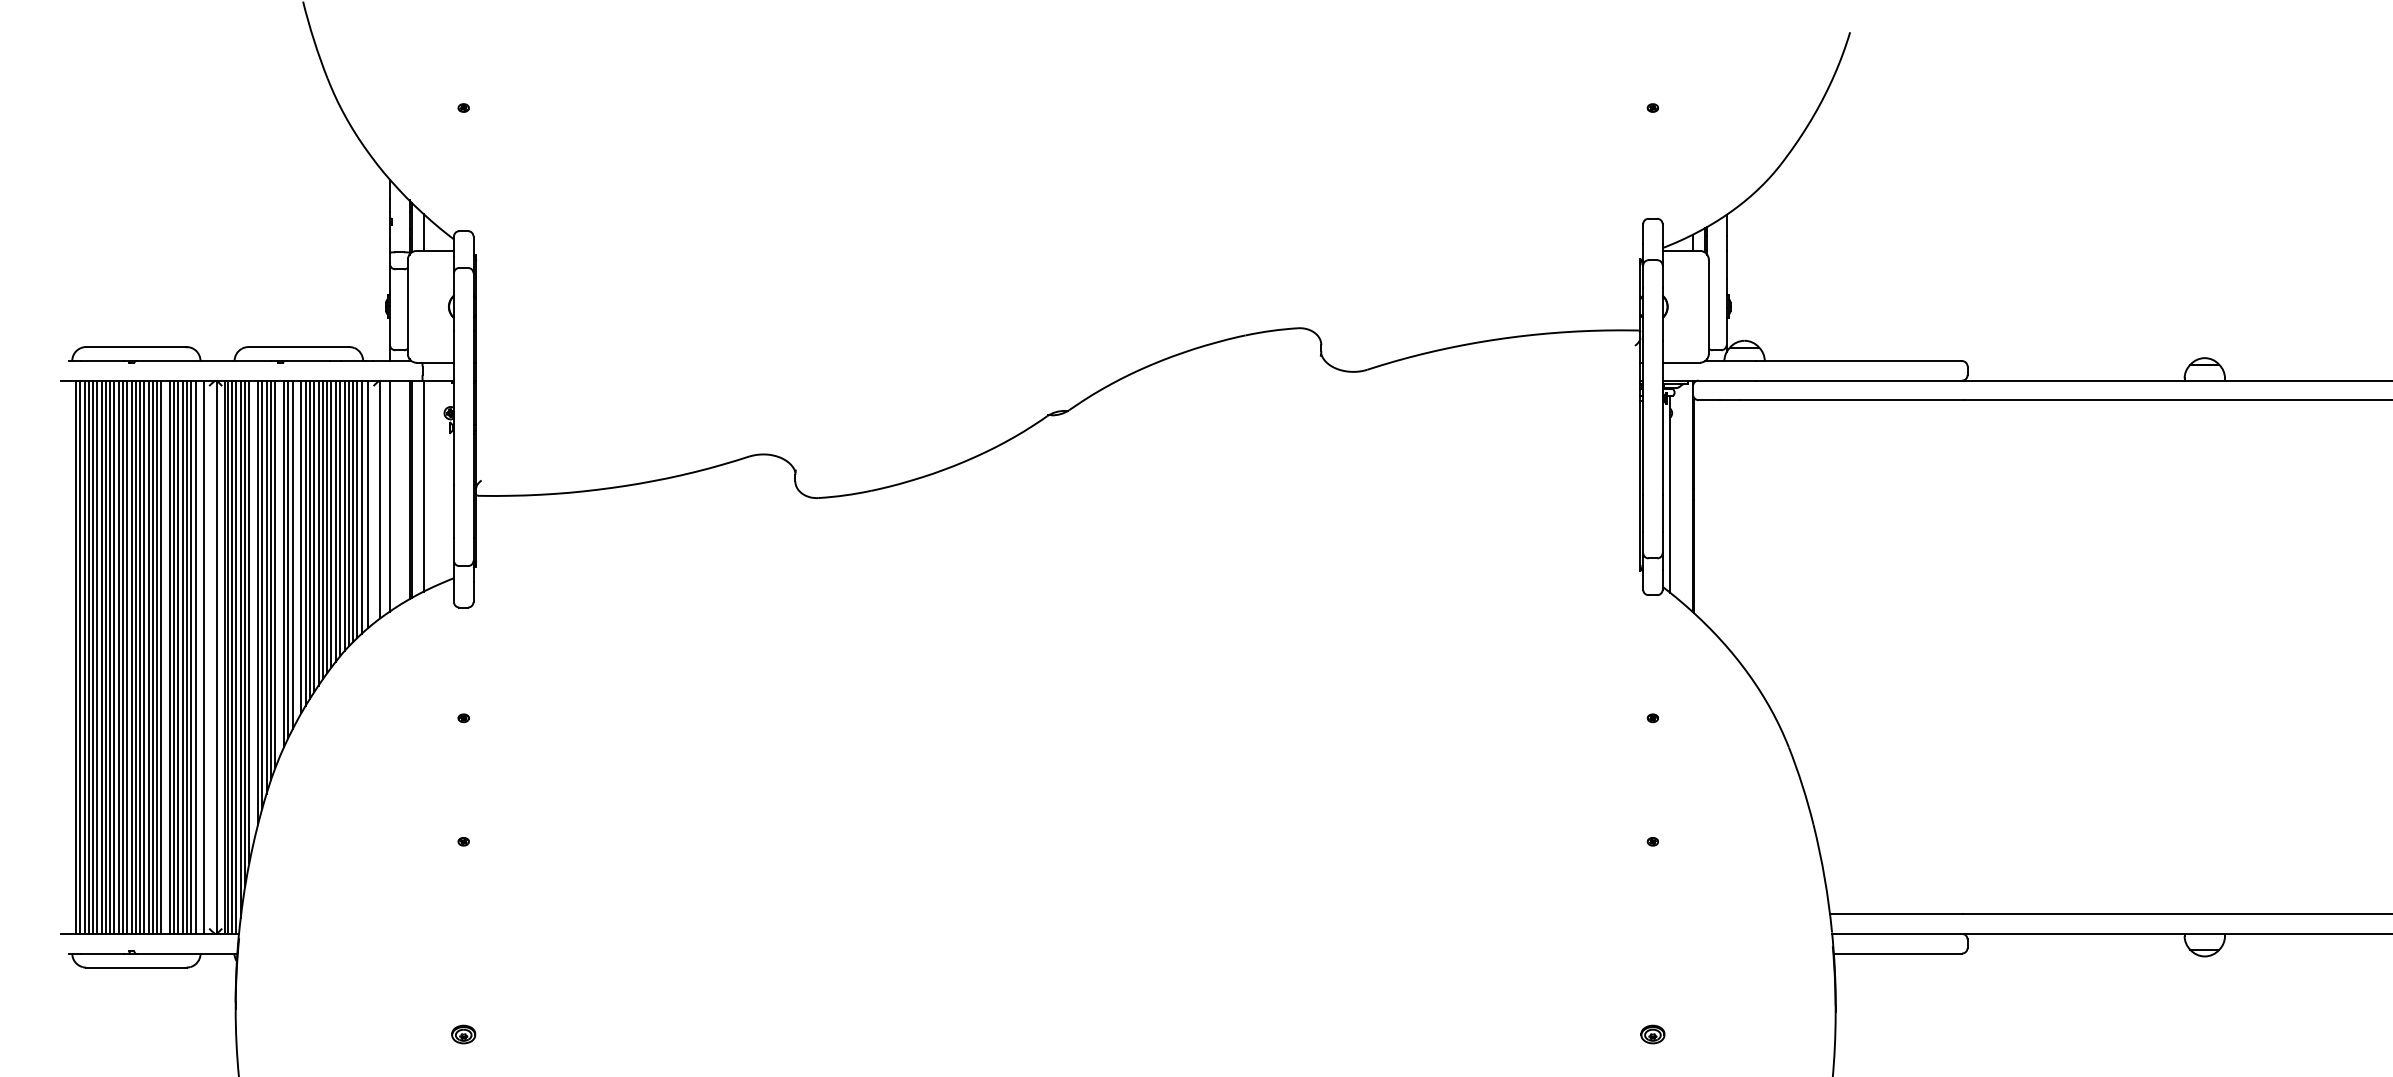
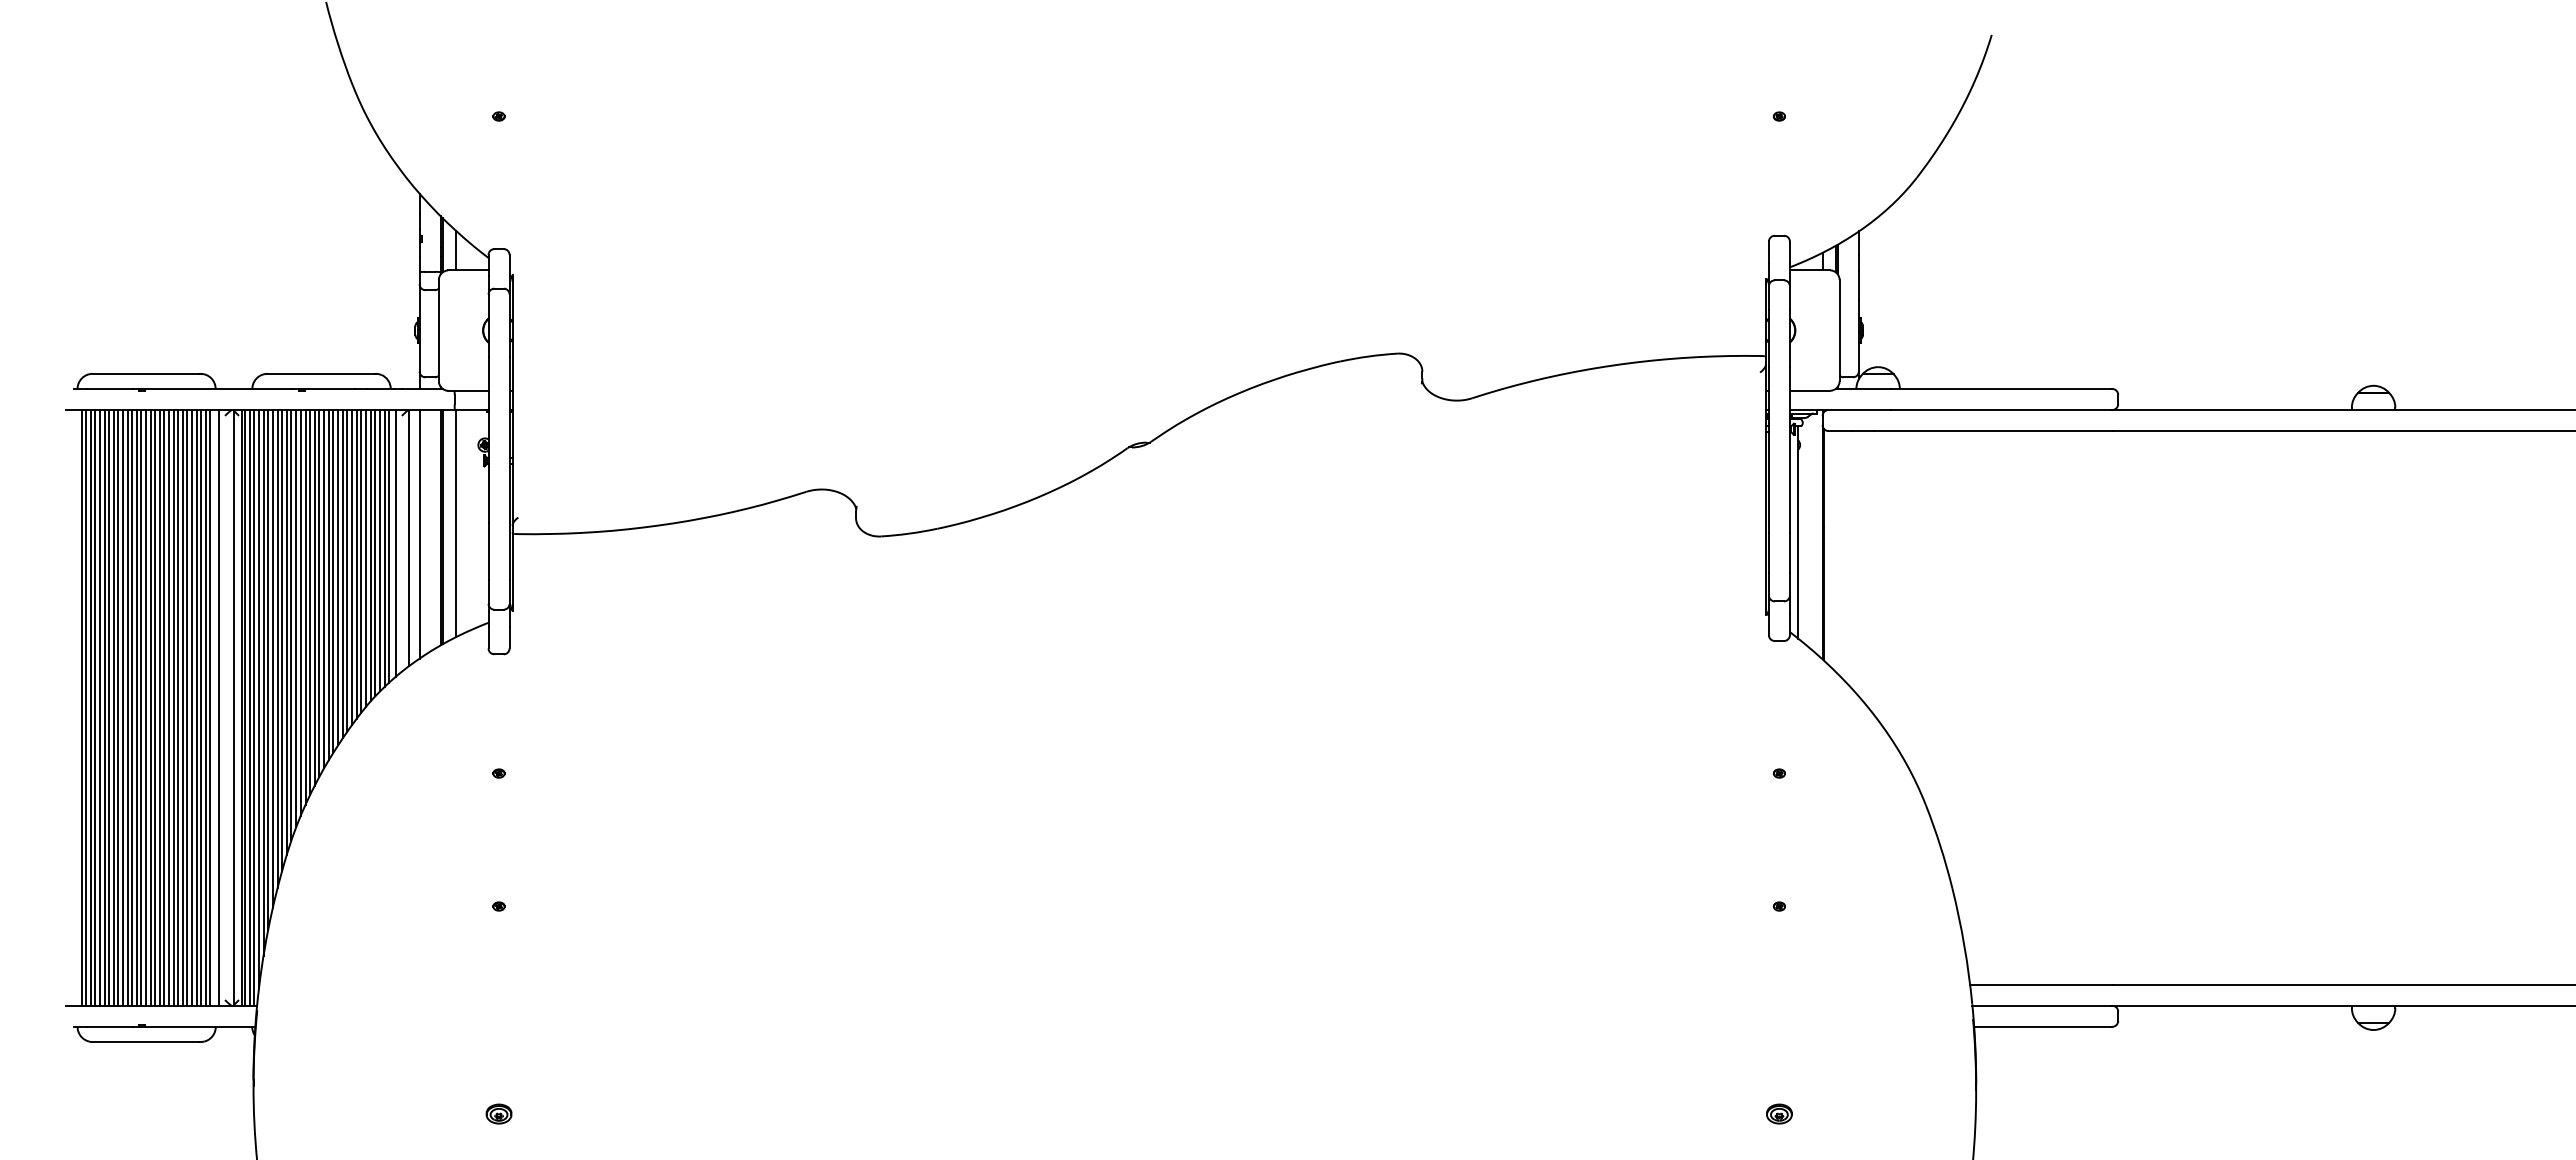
line: (296, 551) -> (319, 593), added
line: (279, 568) -> (300, 612), added
line: (253, 611) -> (272, 658), added
line: (165, 656) -> (178, 707), added

